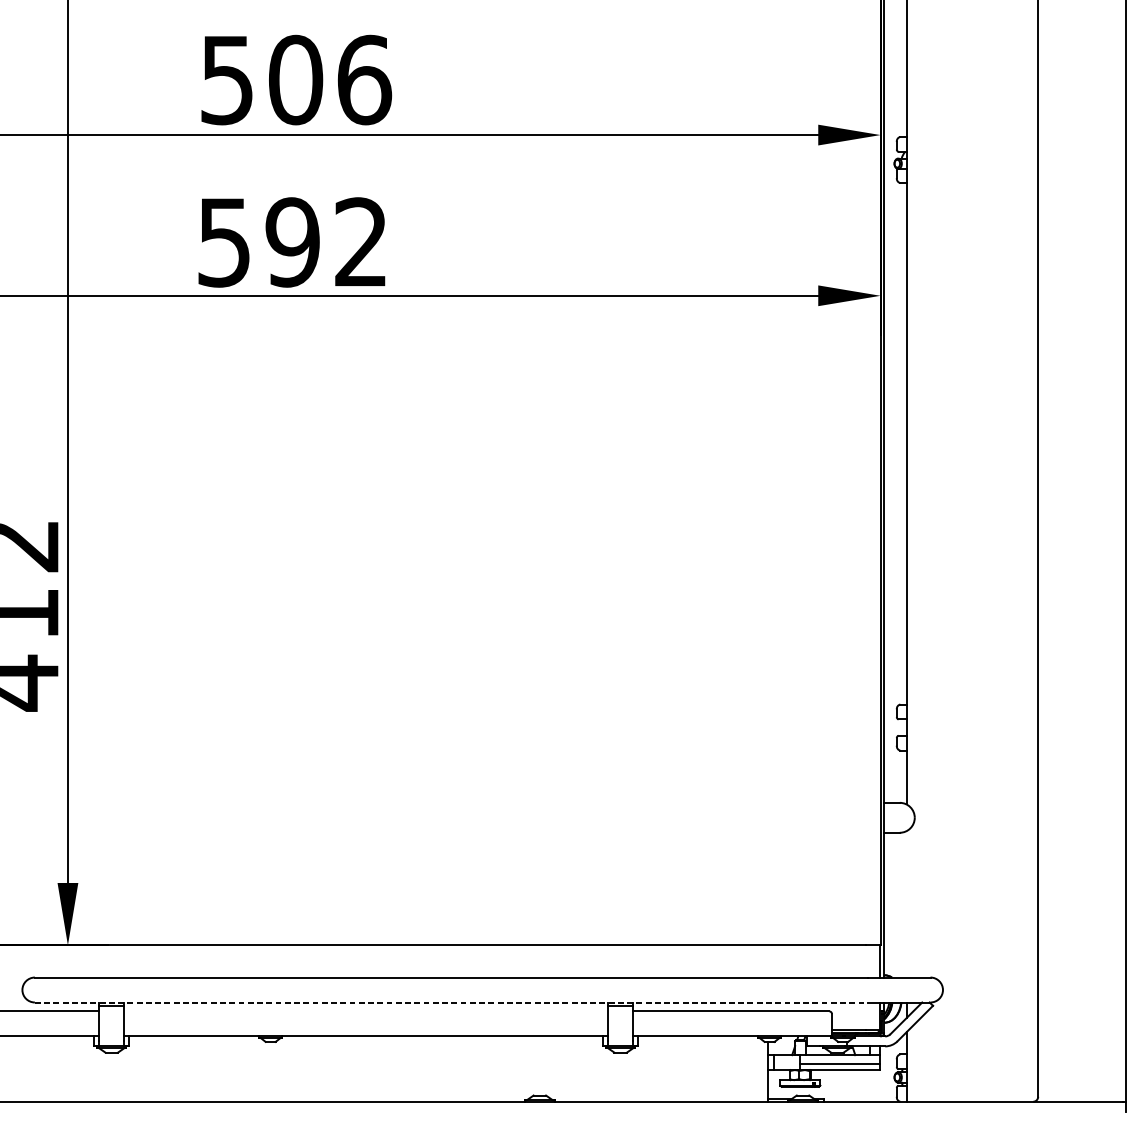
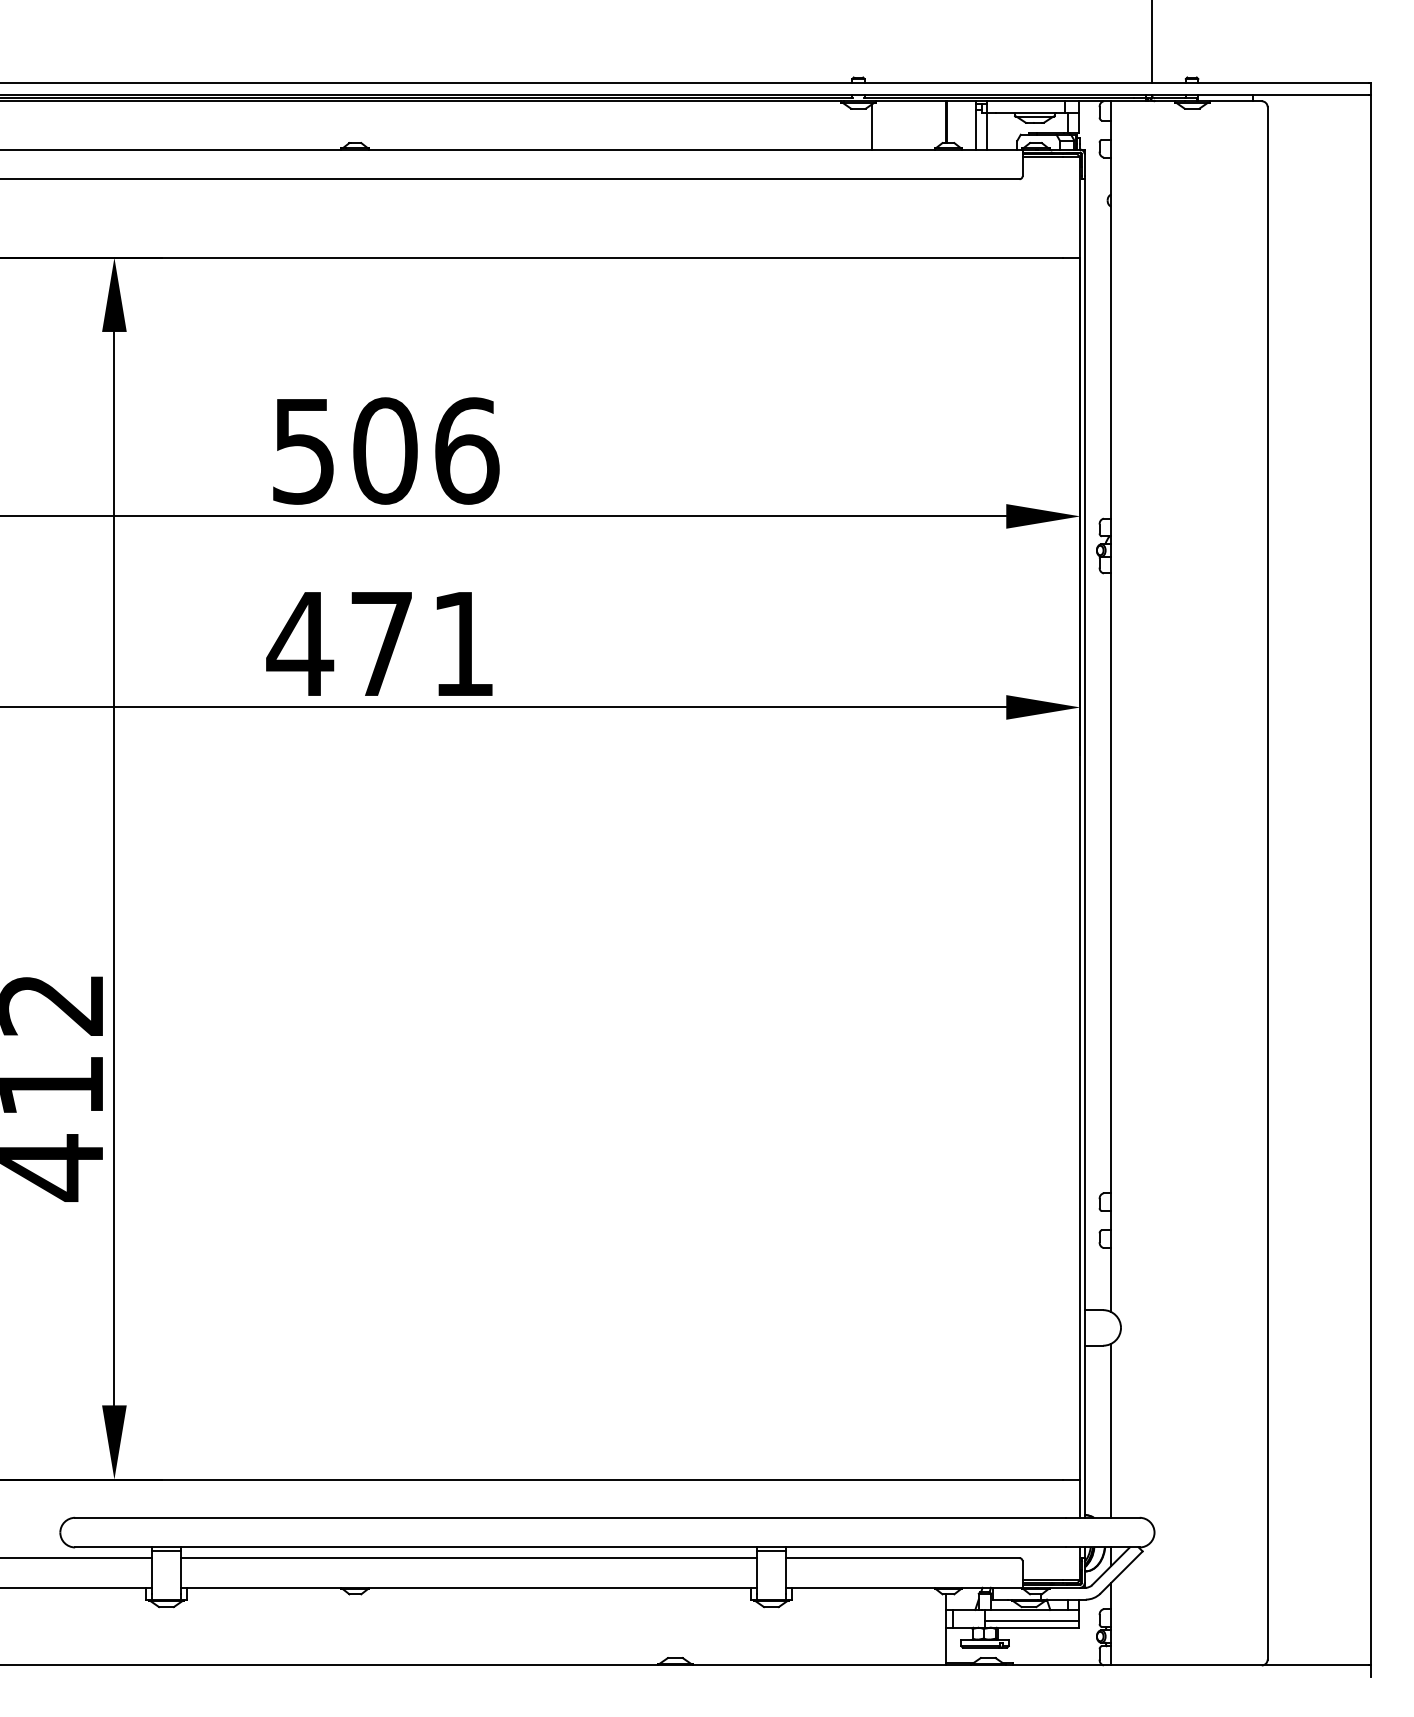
text: (290, 242) -> (379, 643), 592 -> 471
line: (906, 904) -> (1111, 1430), added
line: (451, 1002) -> (570, 1547), dashed -> solid
line: (365, 1011) -> (468, 1558), added

